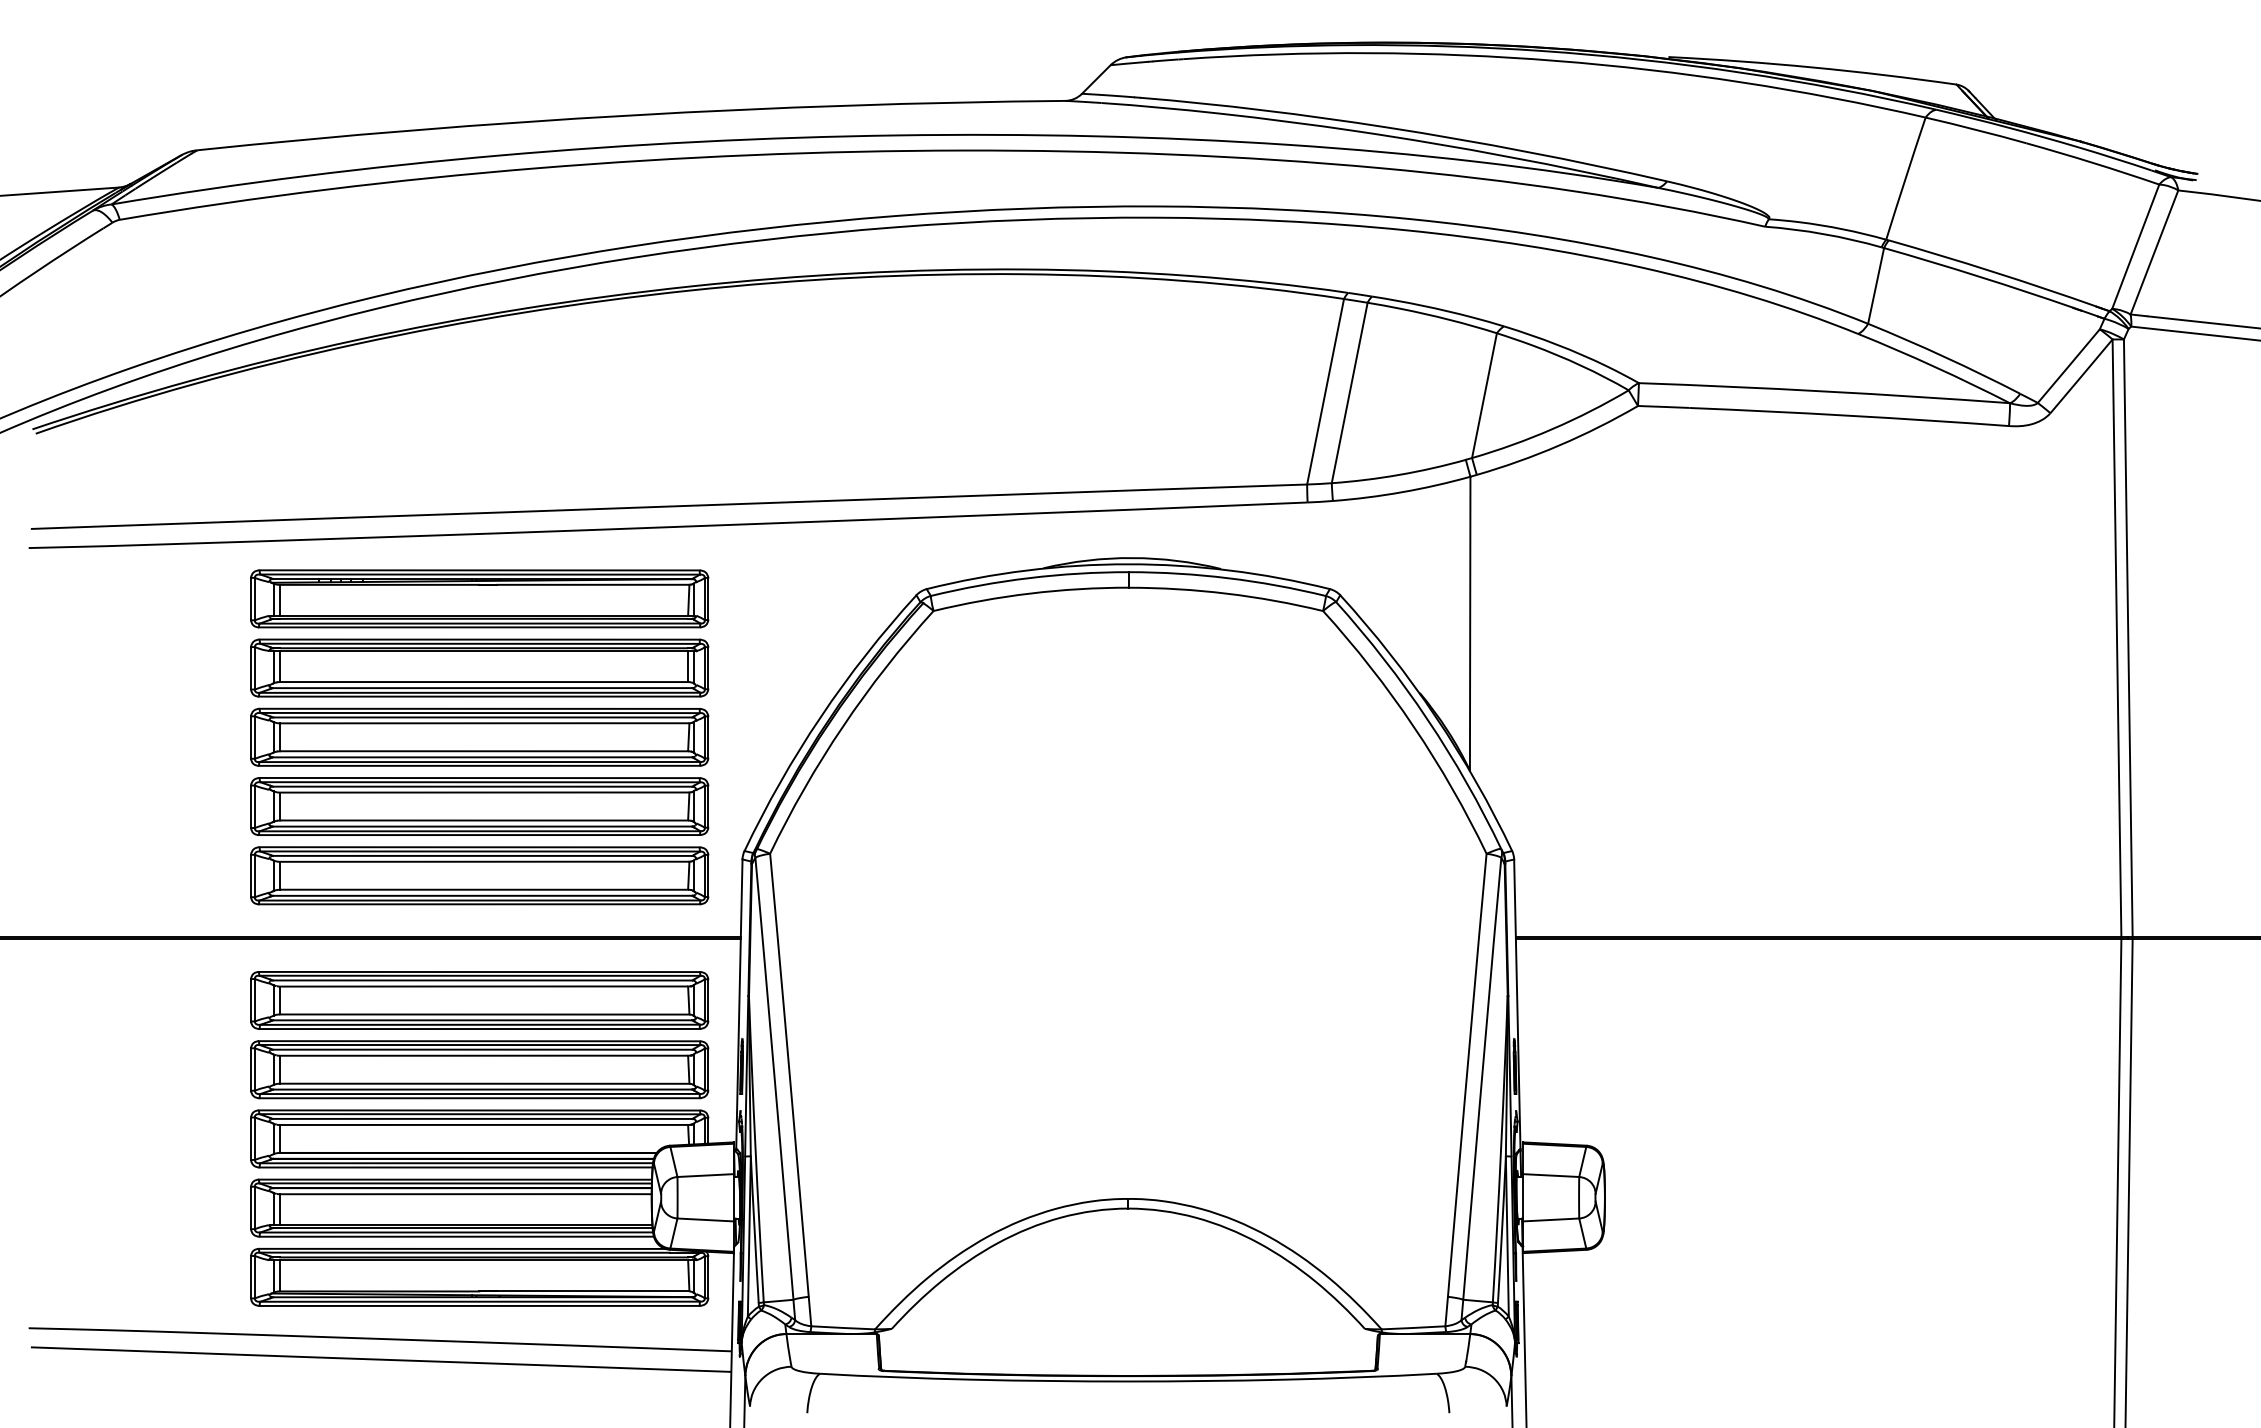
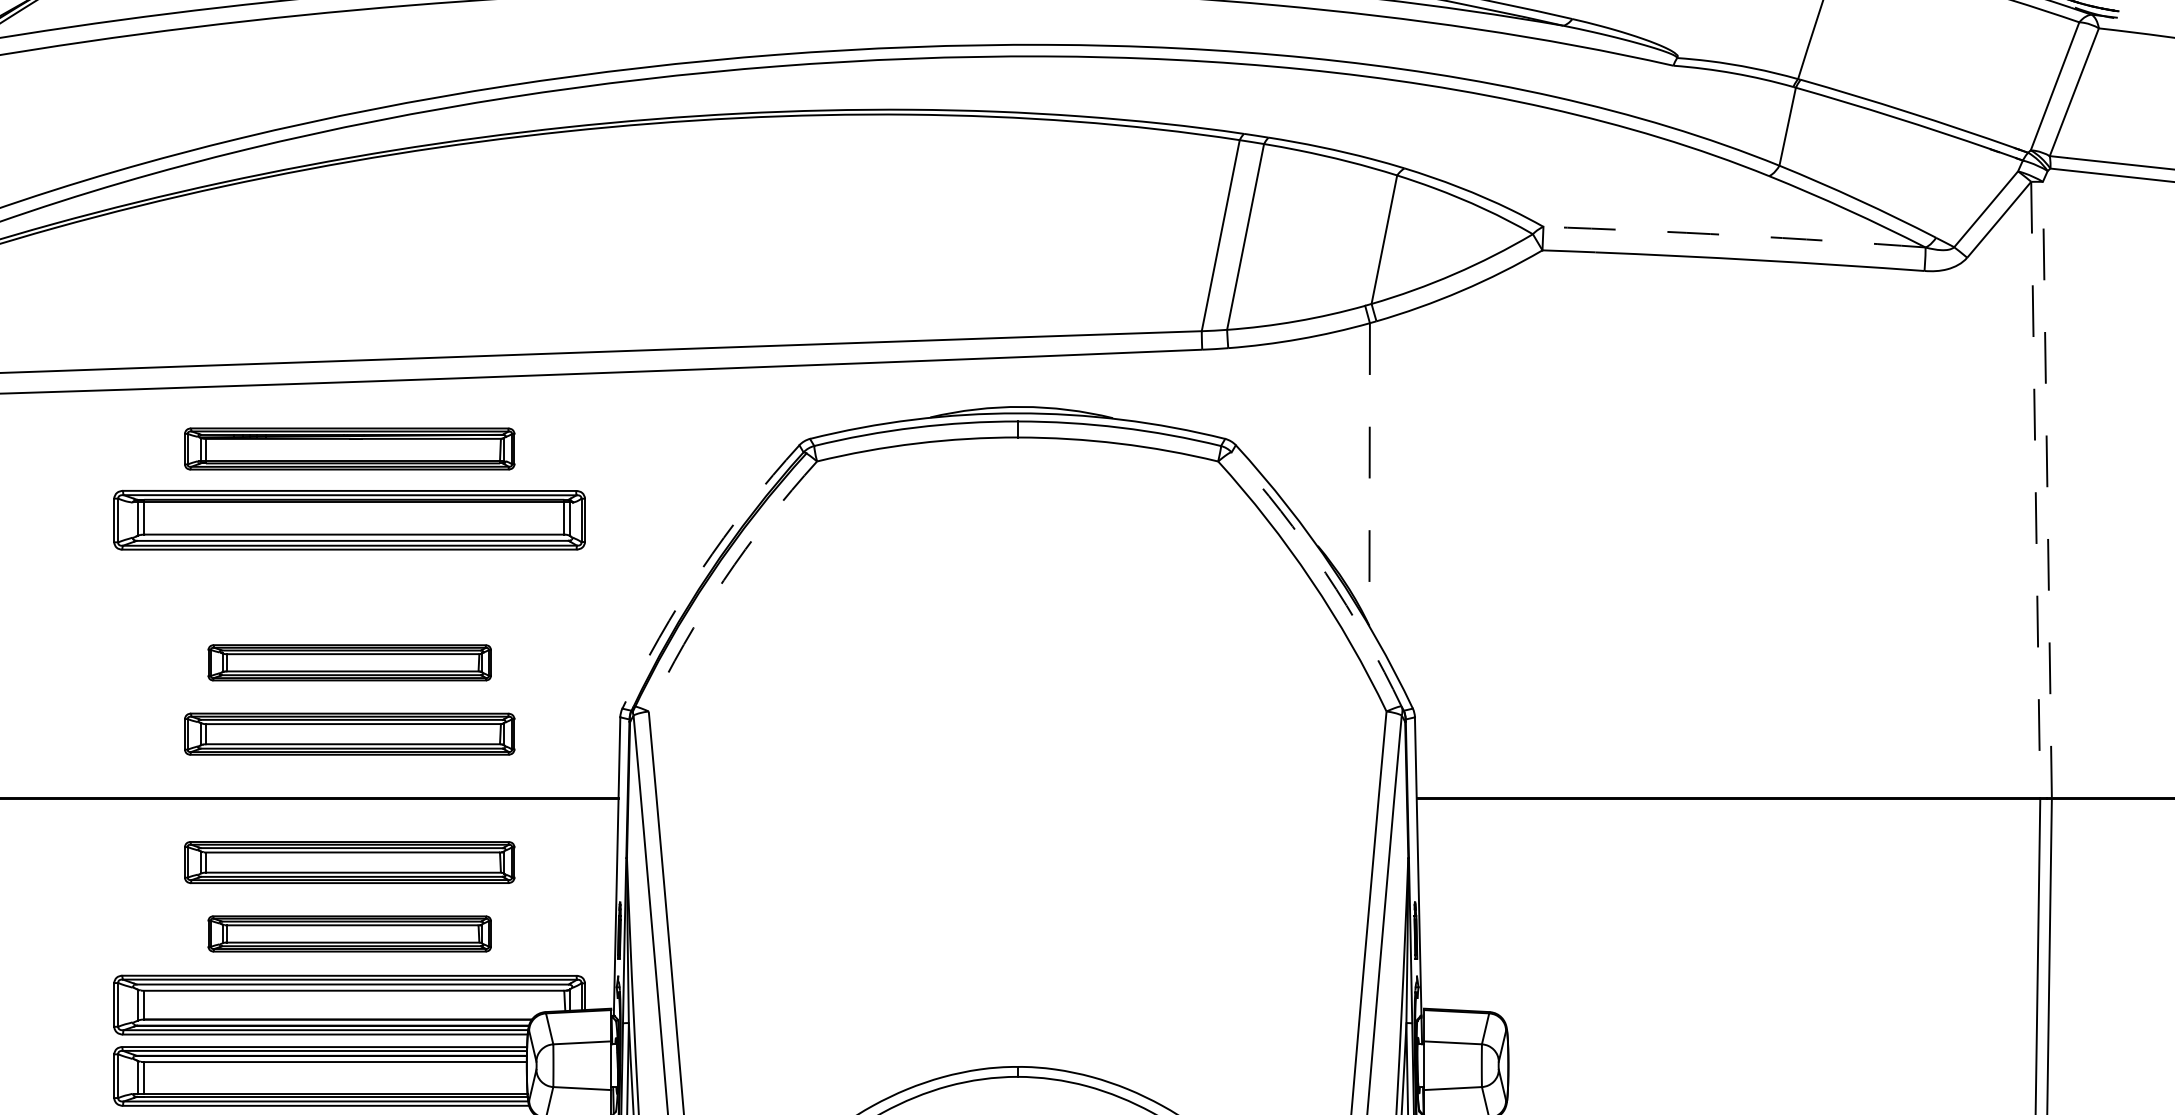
arc: (1824, 391) -> (1734, 235), solid -> dashed
part: (479, 598) -> (349, 448), size x0.7
line: (1470, 623) -> (1369, 474), solid -> dashed
line: (2128, 637) -> (2047, 488), solid -> dashed
line: (2117, 638) -> (2036, 489), solid -> dashed
arc: (820, 716) -> (700, 570), solid -> dashed
arc: (1427, 719) -> (1325, 573), solid -> dashed
arc: (843, 726) -> (724, 580), solid -> dashed
part: (479, 736) -> (349, 590), removed
part: (479, 806) -> (349, 662), size x0.6
part: (479, 875) -> (349, 733), size x0.7
part: (479, 1000) -> (349, 862), size x0.7
part: (479, 1069) -> (349, 933), size x0.6

